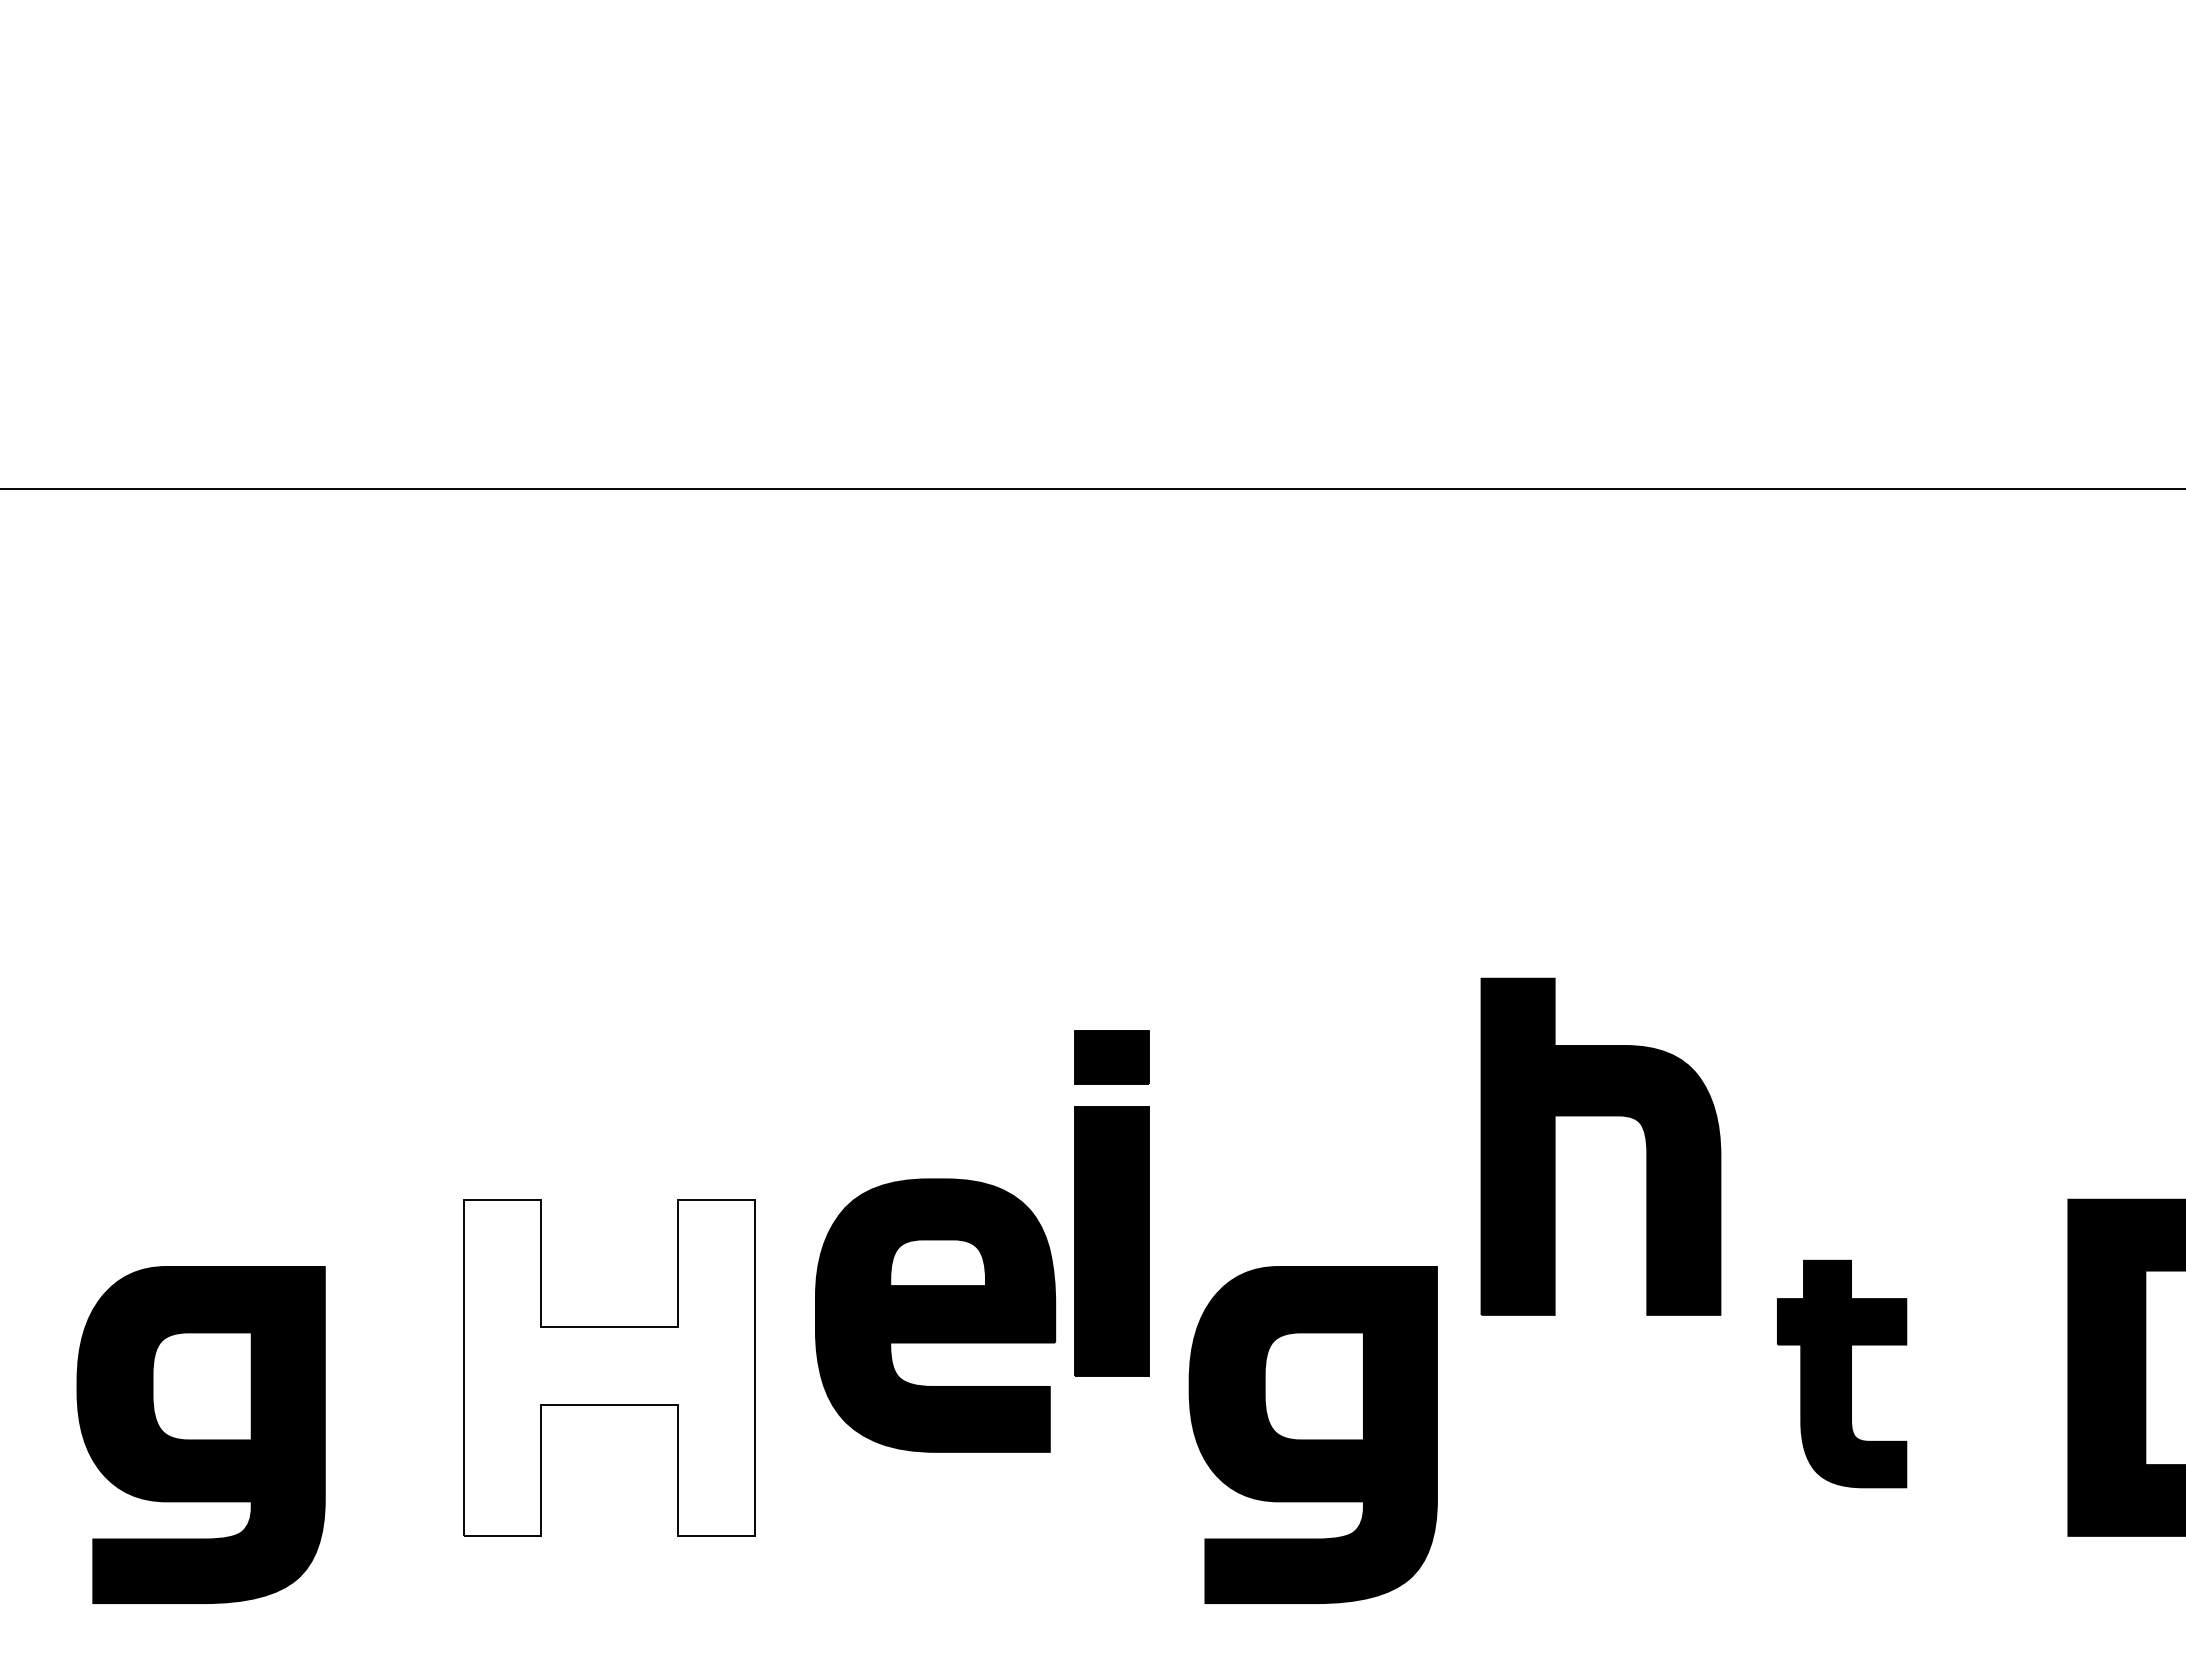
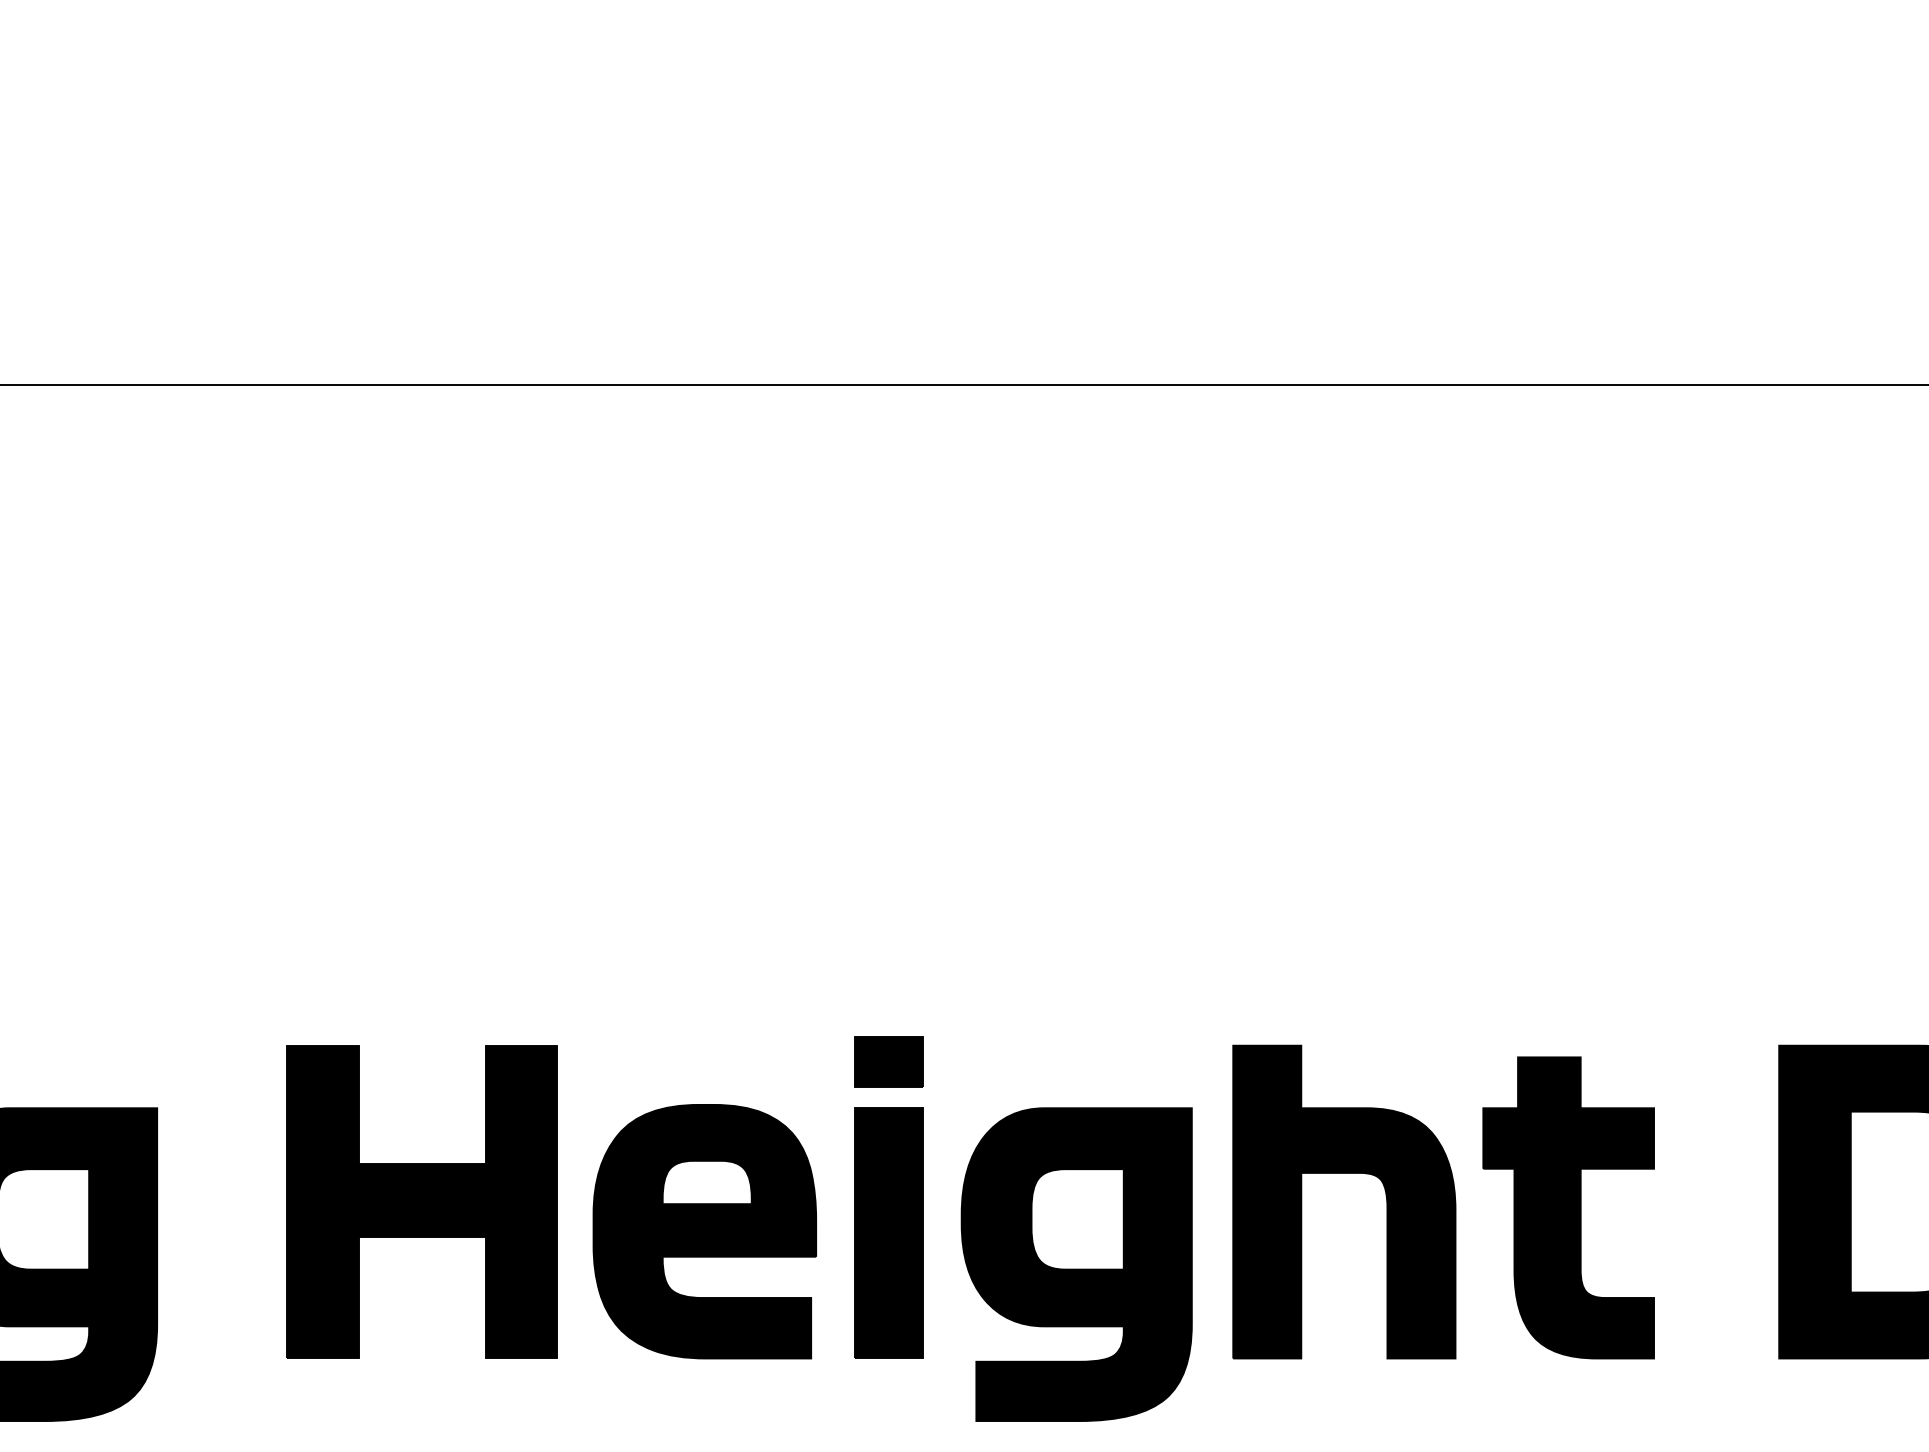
part: (1600, 1116) -> (1343, 1173), moved
part: (1111, 1203) -> (889, 1198), moved
part: (935, 1315) -> (704, 1231), moved
fill: (609, 1367) -> (421, 1201), added
part: (1841, 1373) -> (1568, 1207), size x1.43

